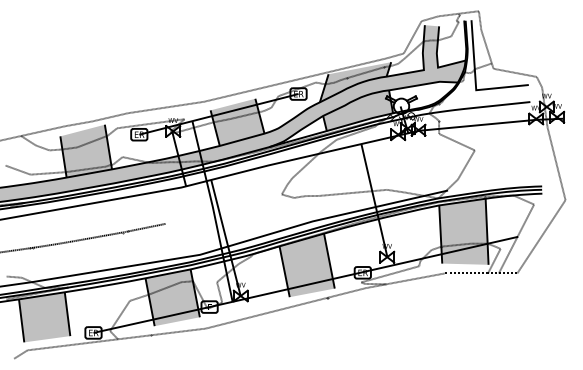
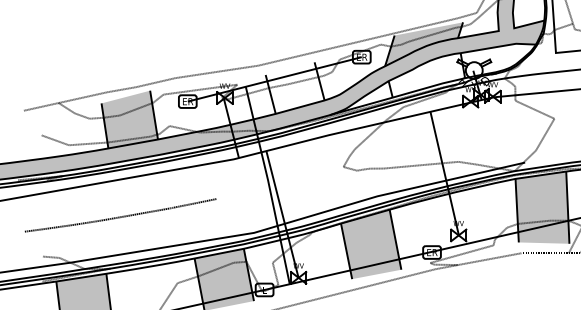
fill: (358, 110) -> (427, 75), removed
fill: (237, 121) -> (295, 87), removed

